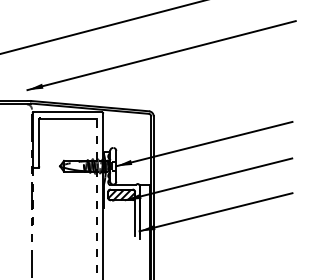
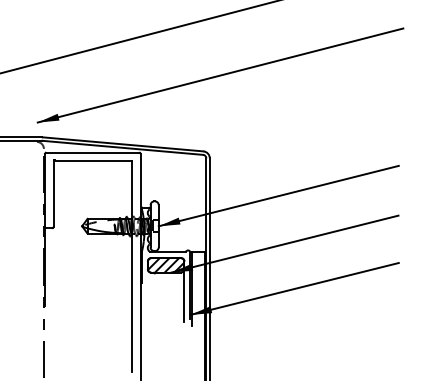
line: (33, 195) -> (45, 266), dashed -> solid
line: (97, 195) -> (132, 266), dashed -> solid

